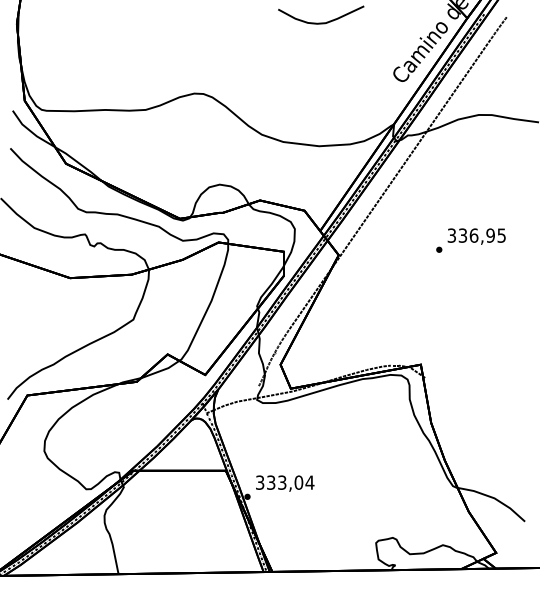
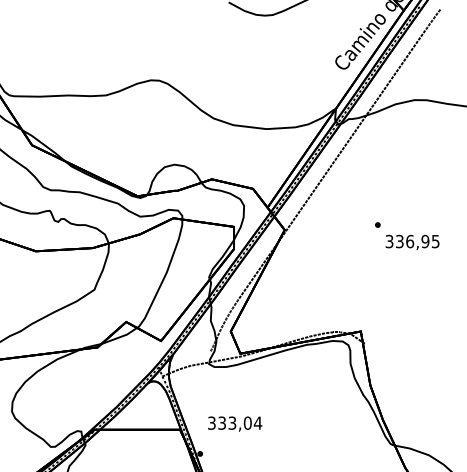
text: (476, 236) -> (412, 242), moved
text: (285, 483) -> (235, 423), moved

